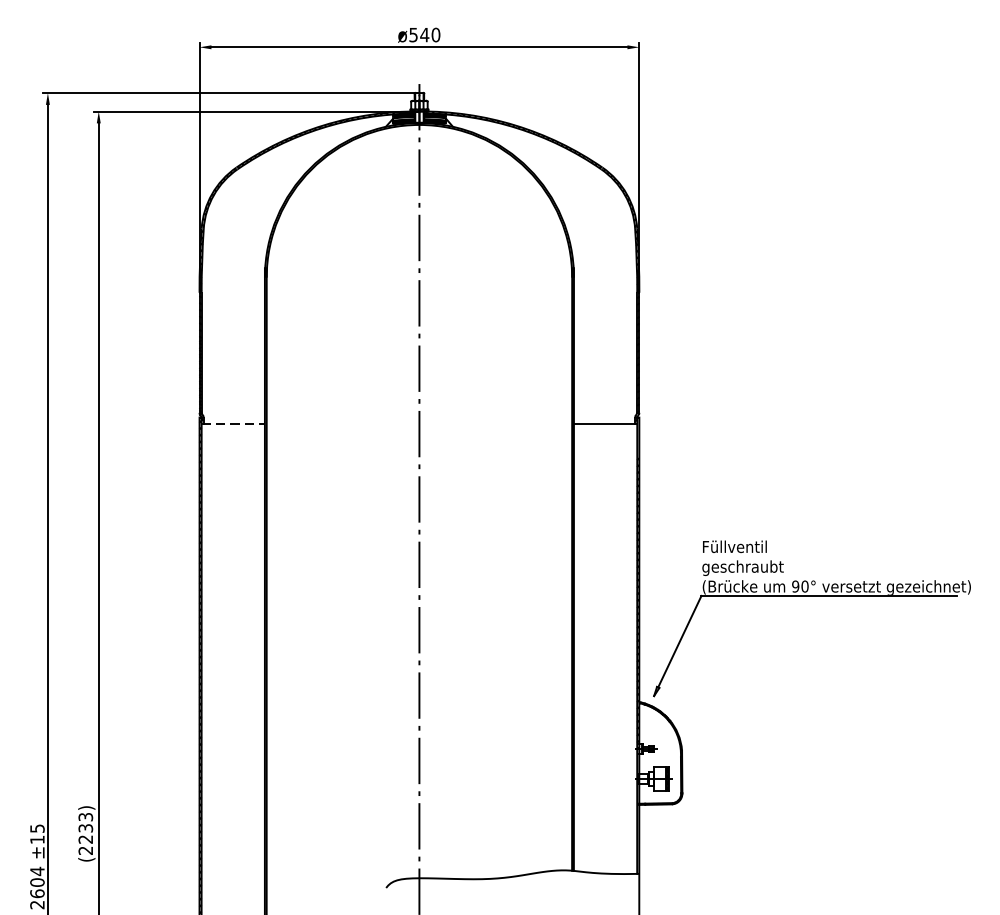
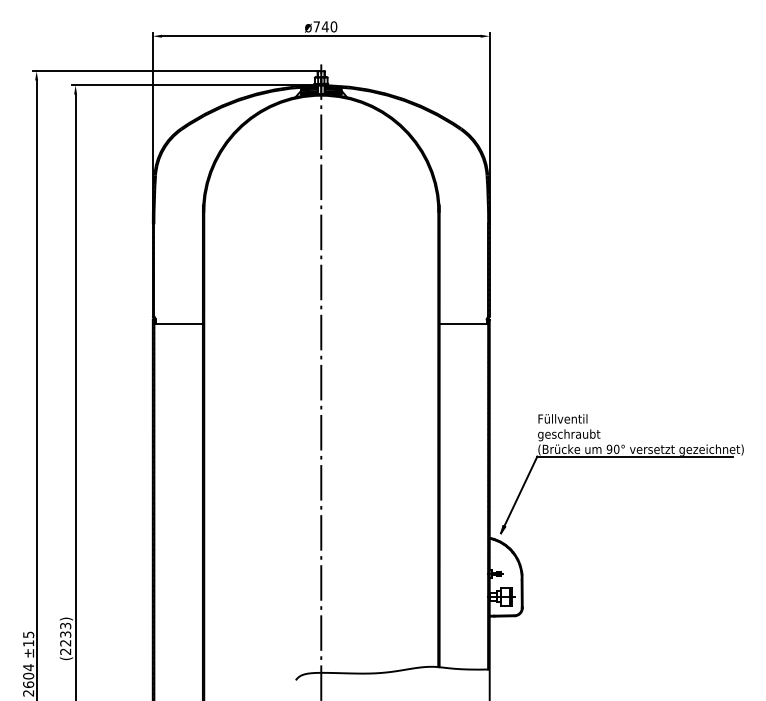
text: (413, 34) -> (316, 26), ø540 -> ø740
line: (234, 423) -> (179, 324), dashed -> solid

